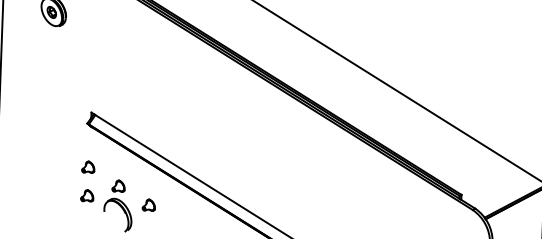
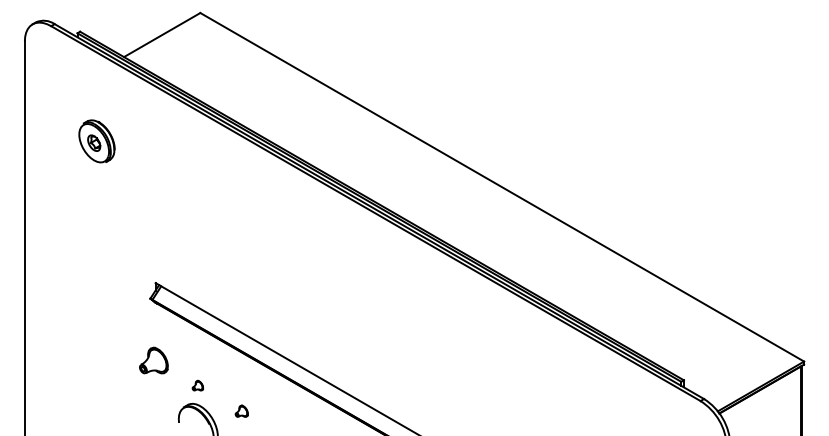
part: (88, 167) -> (153, 360), size x1.6
part: (118, 185) -> (197, 385), size x0.6
part: (86, 195) -> (153, 400), removed
part: (148, 205) -> (241, 411), size x0.7

